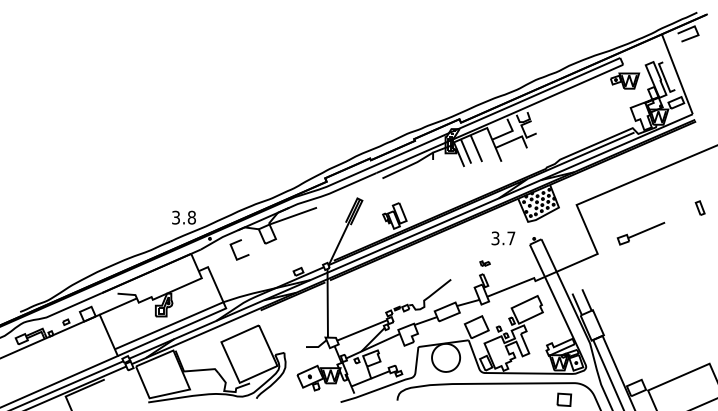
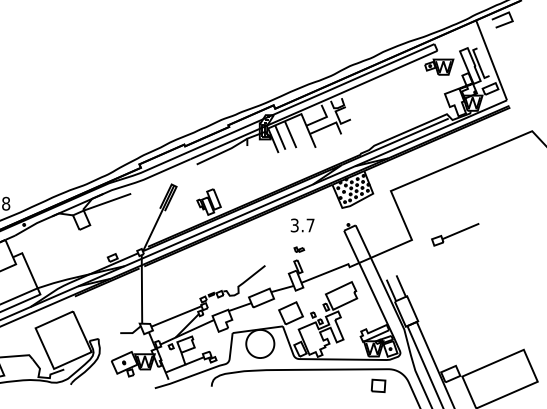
part: (699, 207) -> (513, 193), removed
part: (640, 233) -> (454, 234), moved
text: (503, 238) -> (302, 225), moved
line: (234, 251) -> (48, 237), removed

